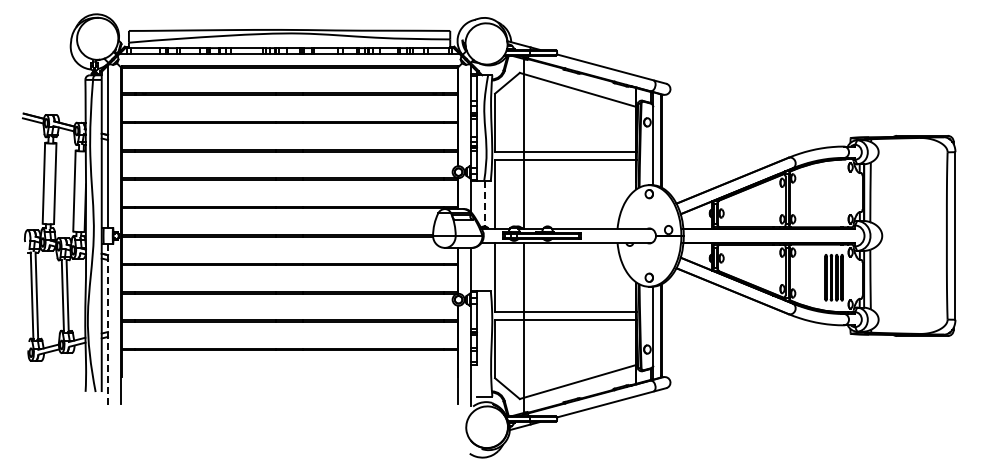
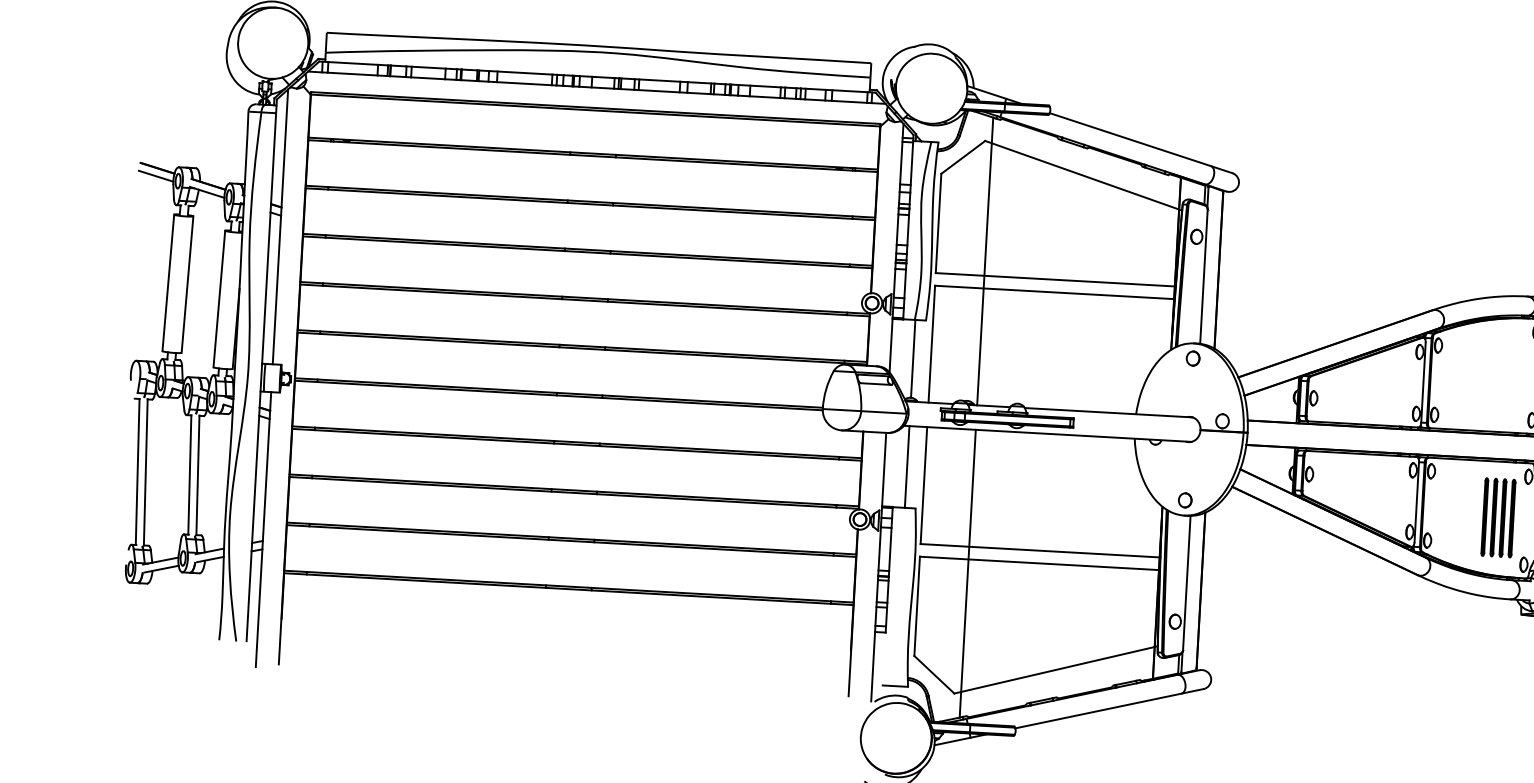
line: (484, 203) -> (913, 358), dashed -> solid
line: (484, 267) -> (906, 467), added
line: (108, 325) -> (264, 529), dashed -> solid

